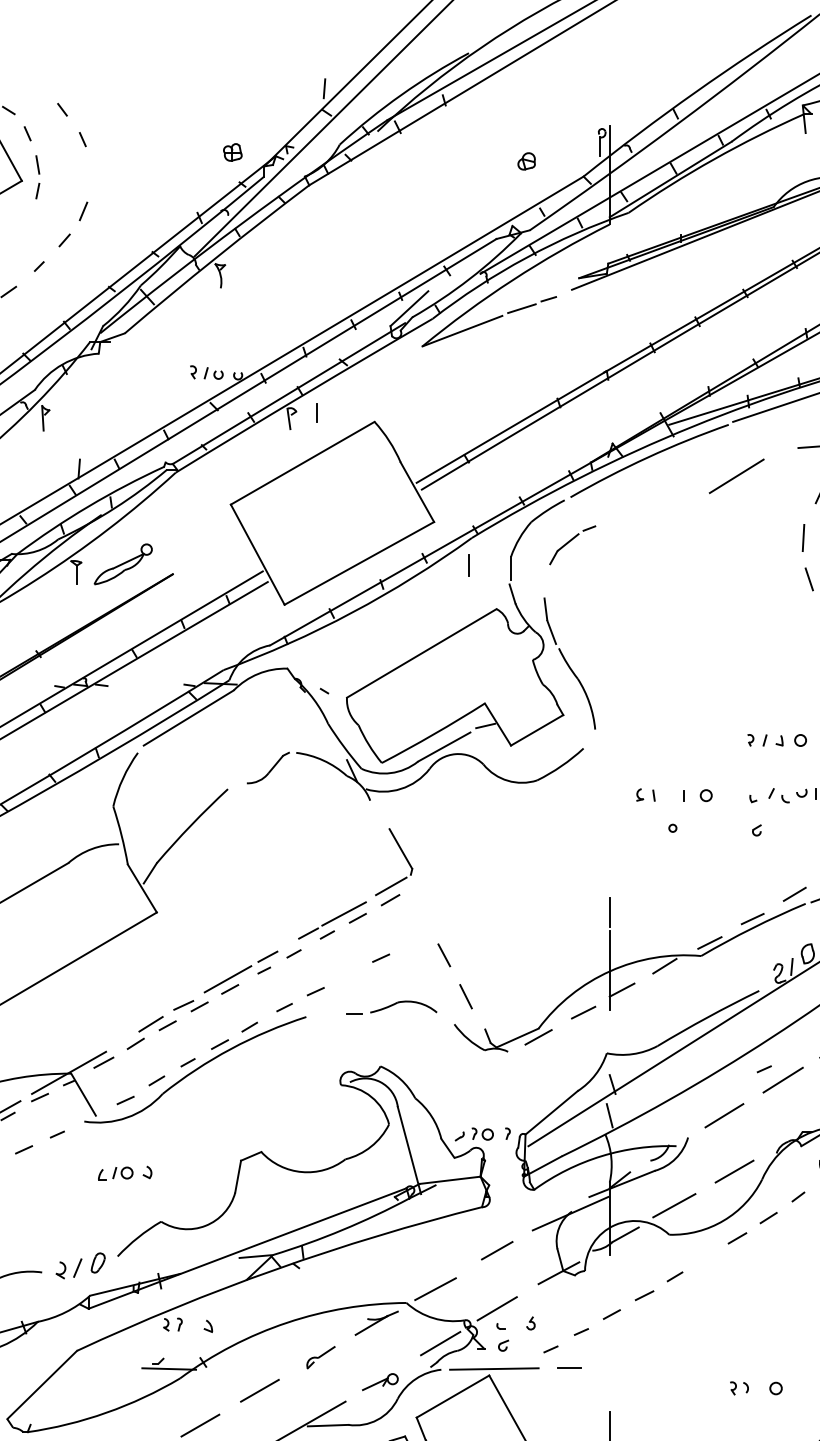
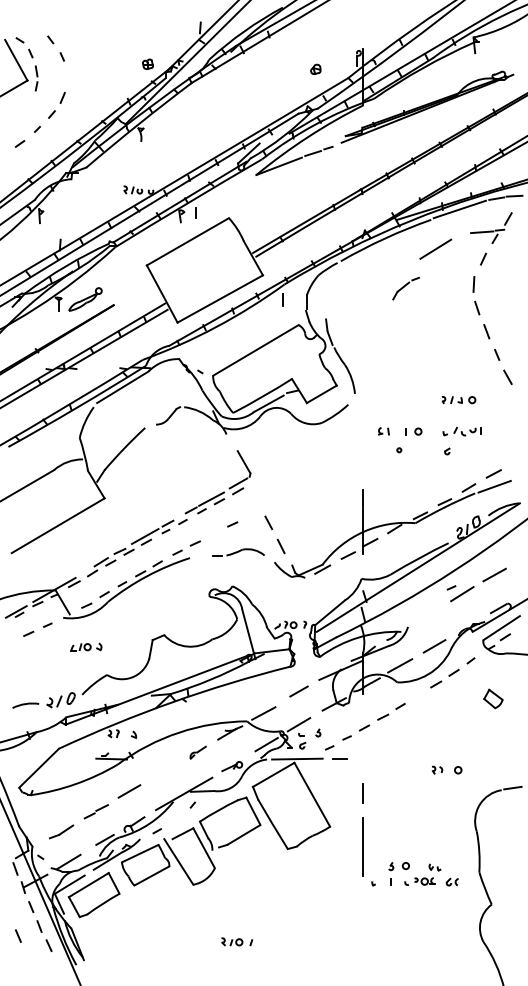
part: (571, 545) -> (405, 288), moved
line: (723, 1115) -> (428, 614), removed
line: (259, 1390) -> (163, 771), removed

